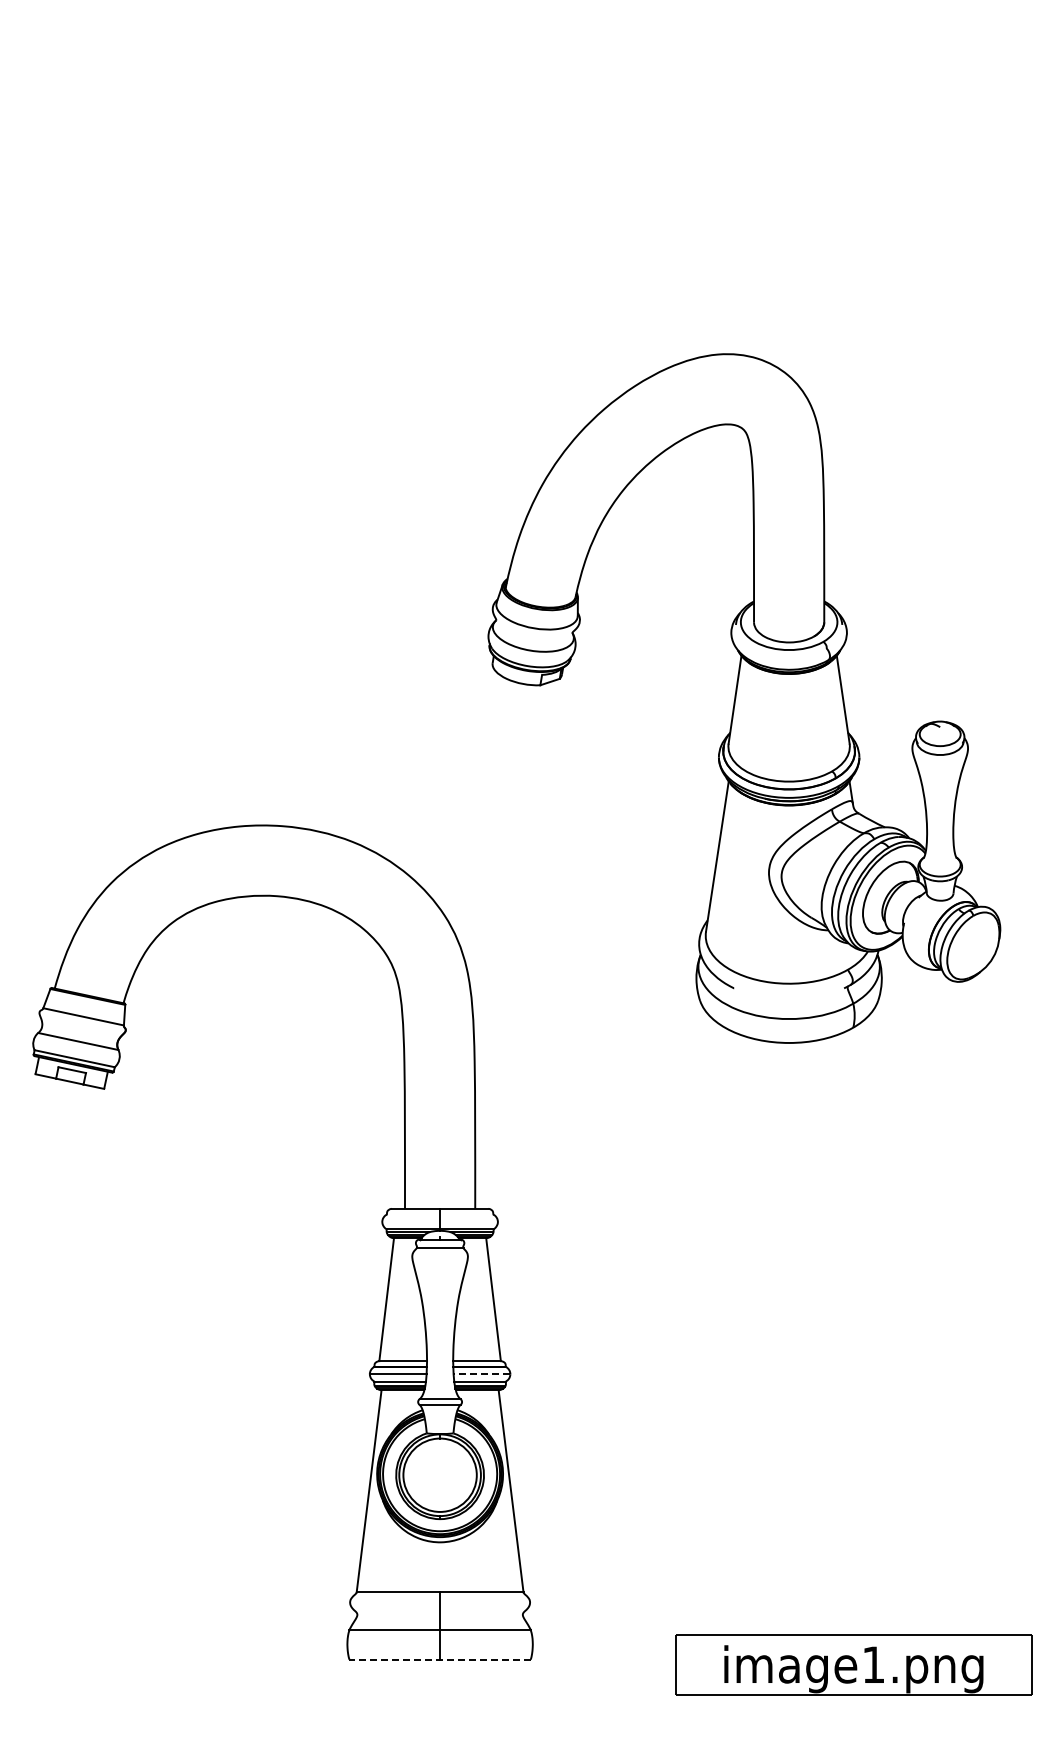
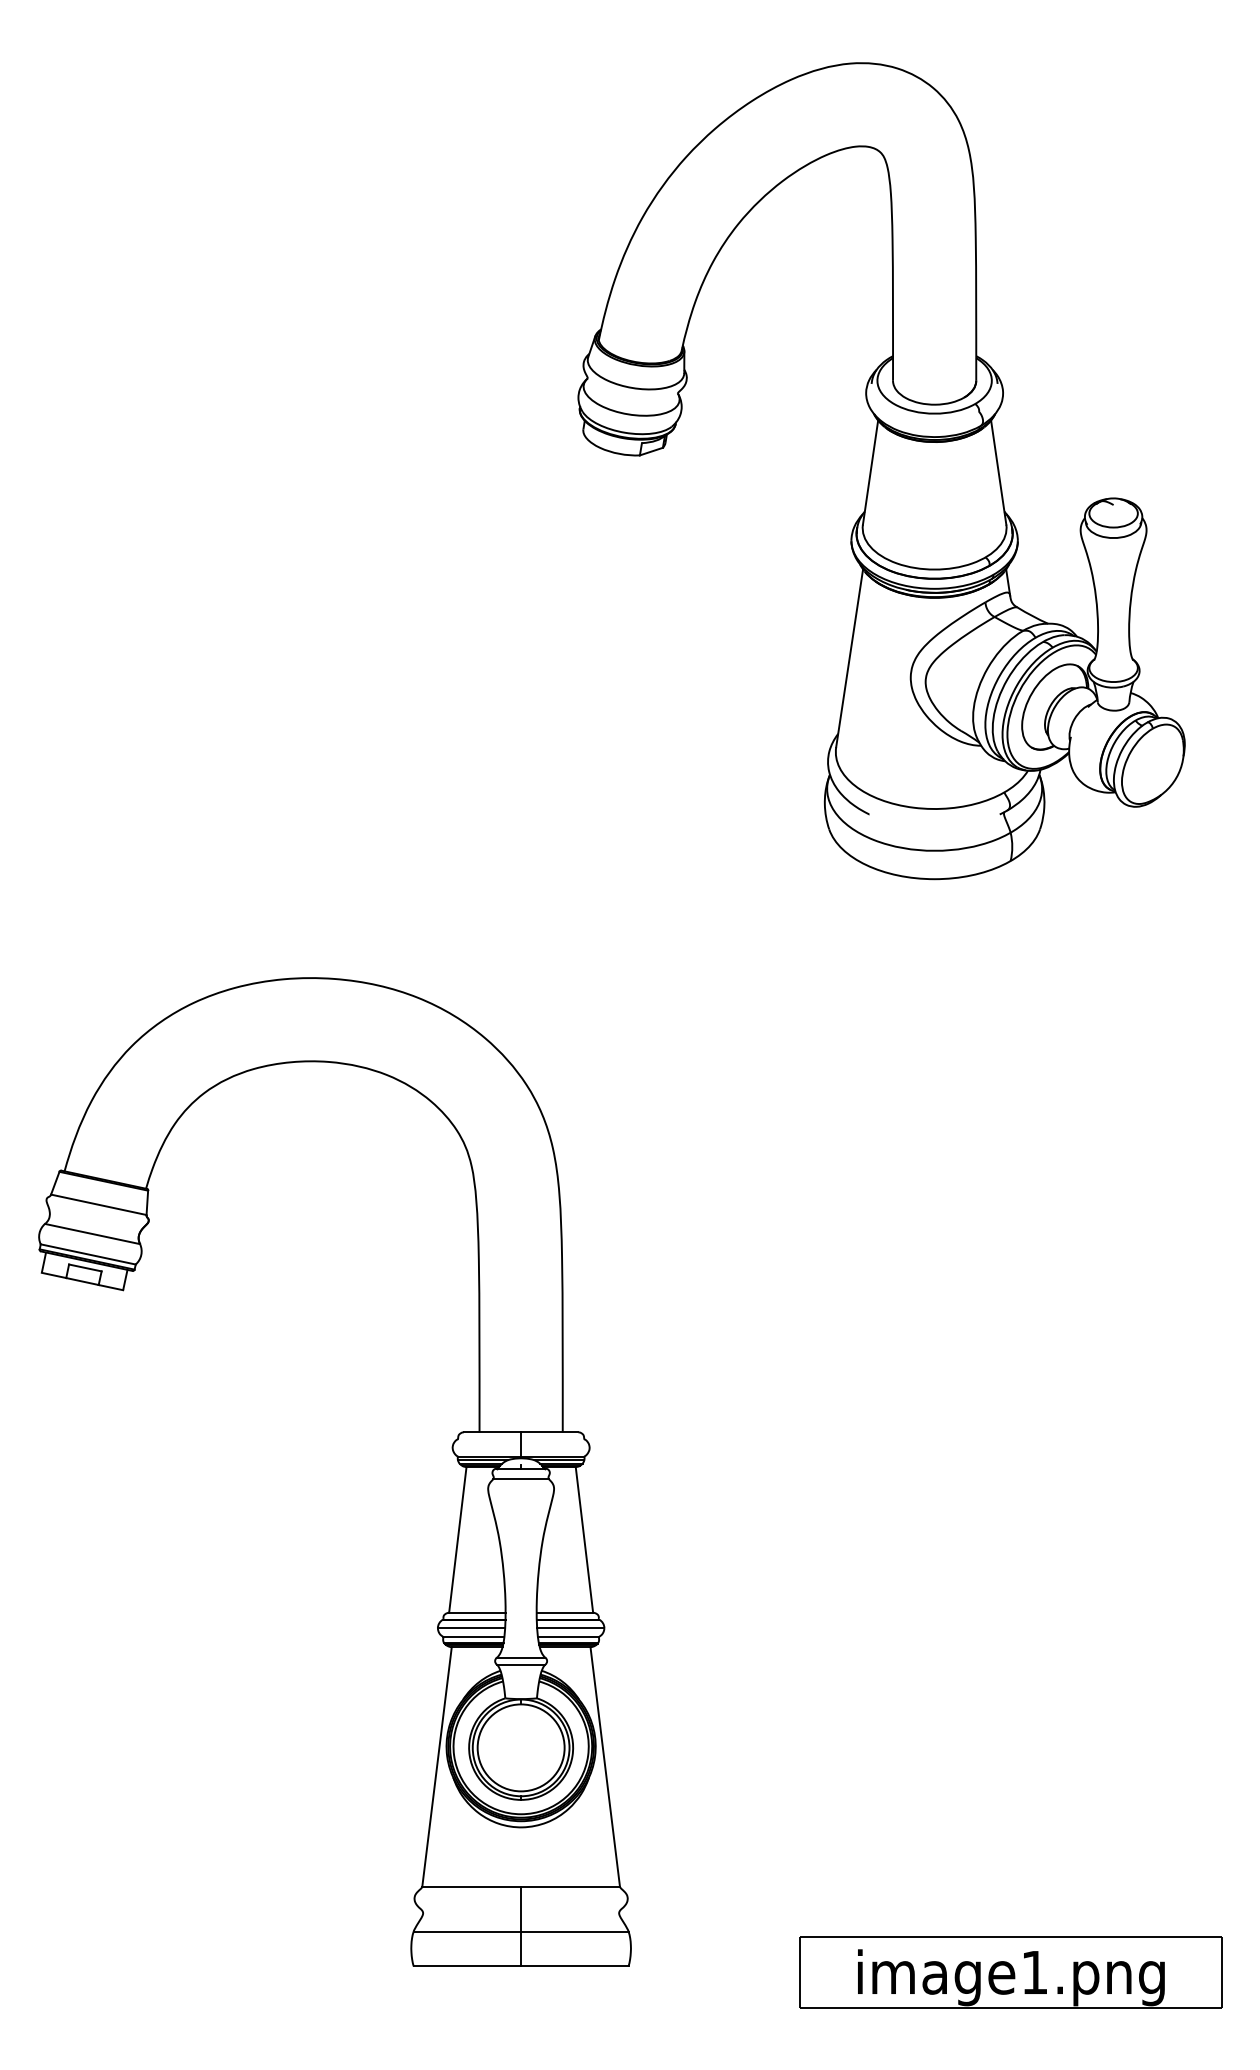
part: (744, 698) -> (881, 471), moved
line: (481, 1374) -> (570, 1628), dashed -> solid
line: (440, 1659) -> (521, 1966), dashed -> solid

